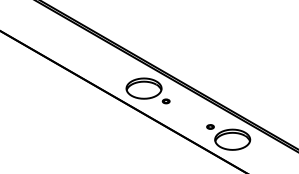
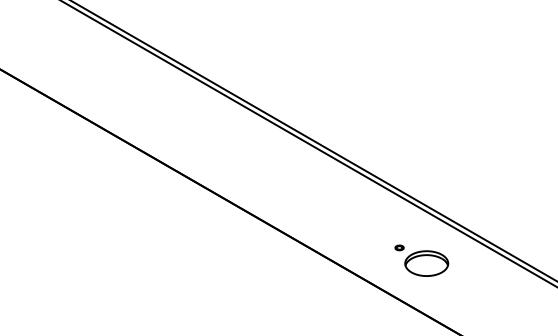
part: (147, 90) -> (255, 164), removed
part: (228, 137) -> (421, 260), size x0.6

